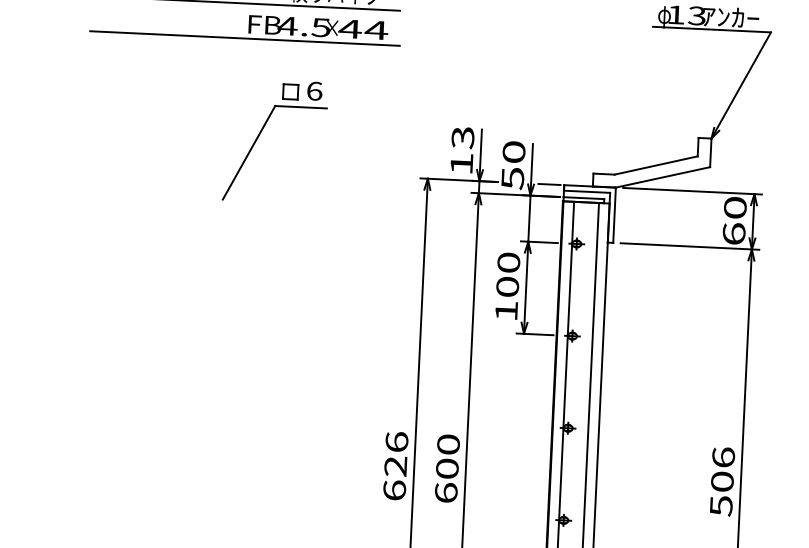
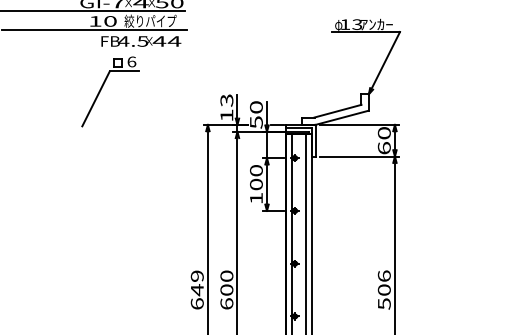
line: (244, 38) -> (99, 49), removed
part: (261, 135) -> (102, 88), moved
text: (394, 454) -> (196, 283), 626 -> 649

